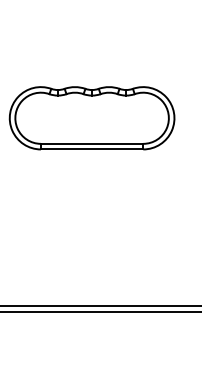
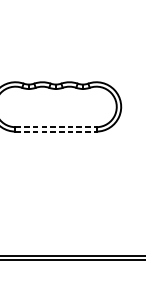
line: (92, 143) -> (56, 126), solid -> dashed
line: (92, 149) -> (56, 131), solid -> dashed

